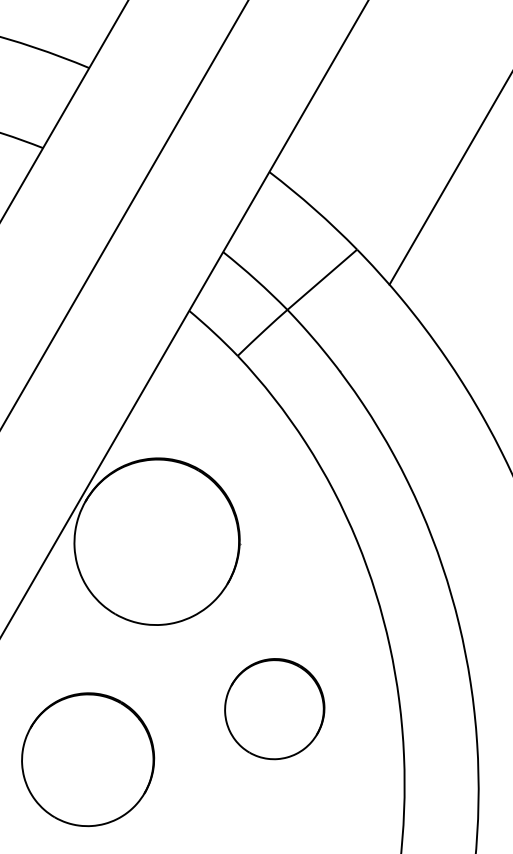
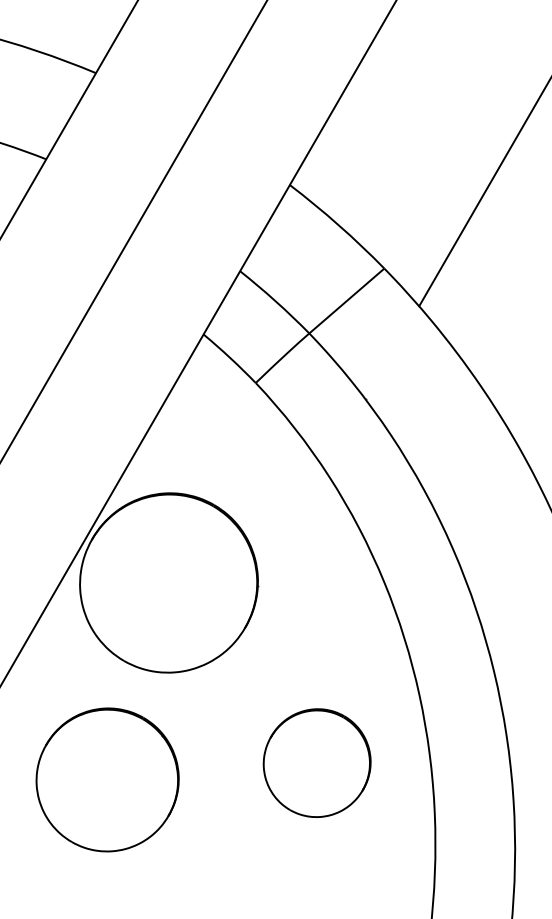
part: (274, 709) -> (316, 763), moved
part: (88, 759) -> (108, 779), moved

